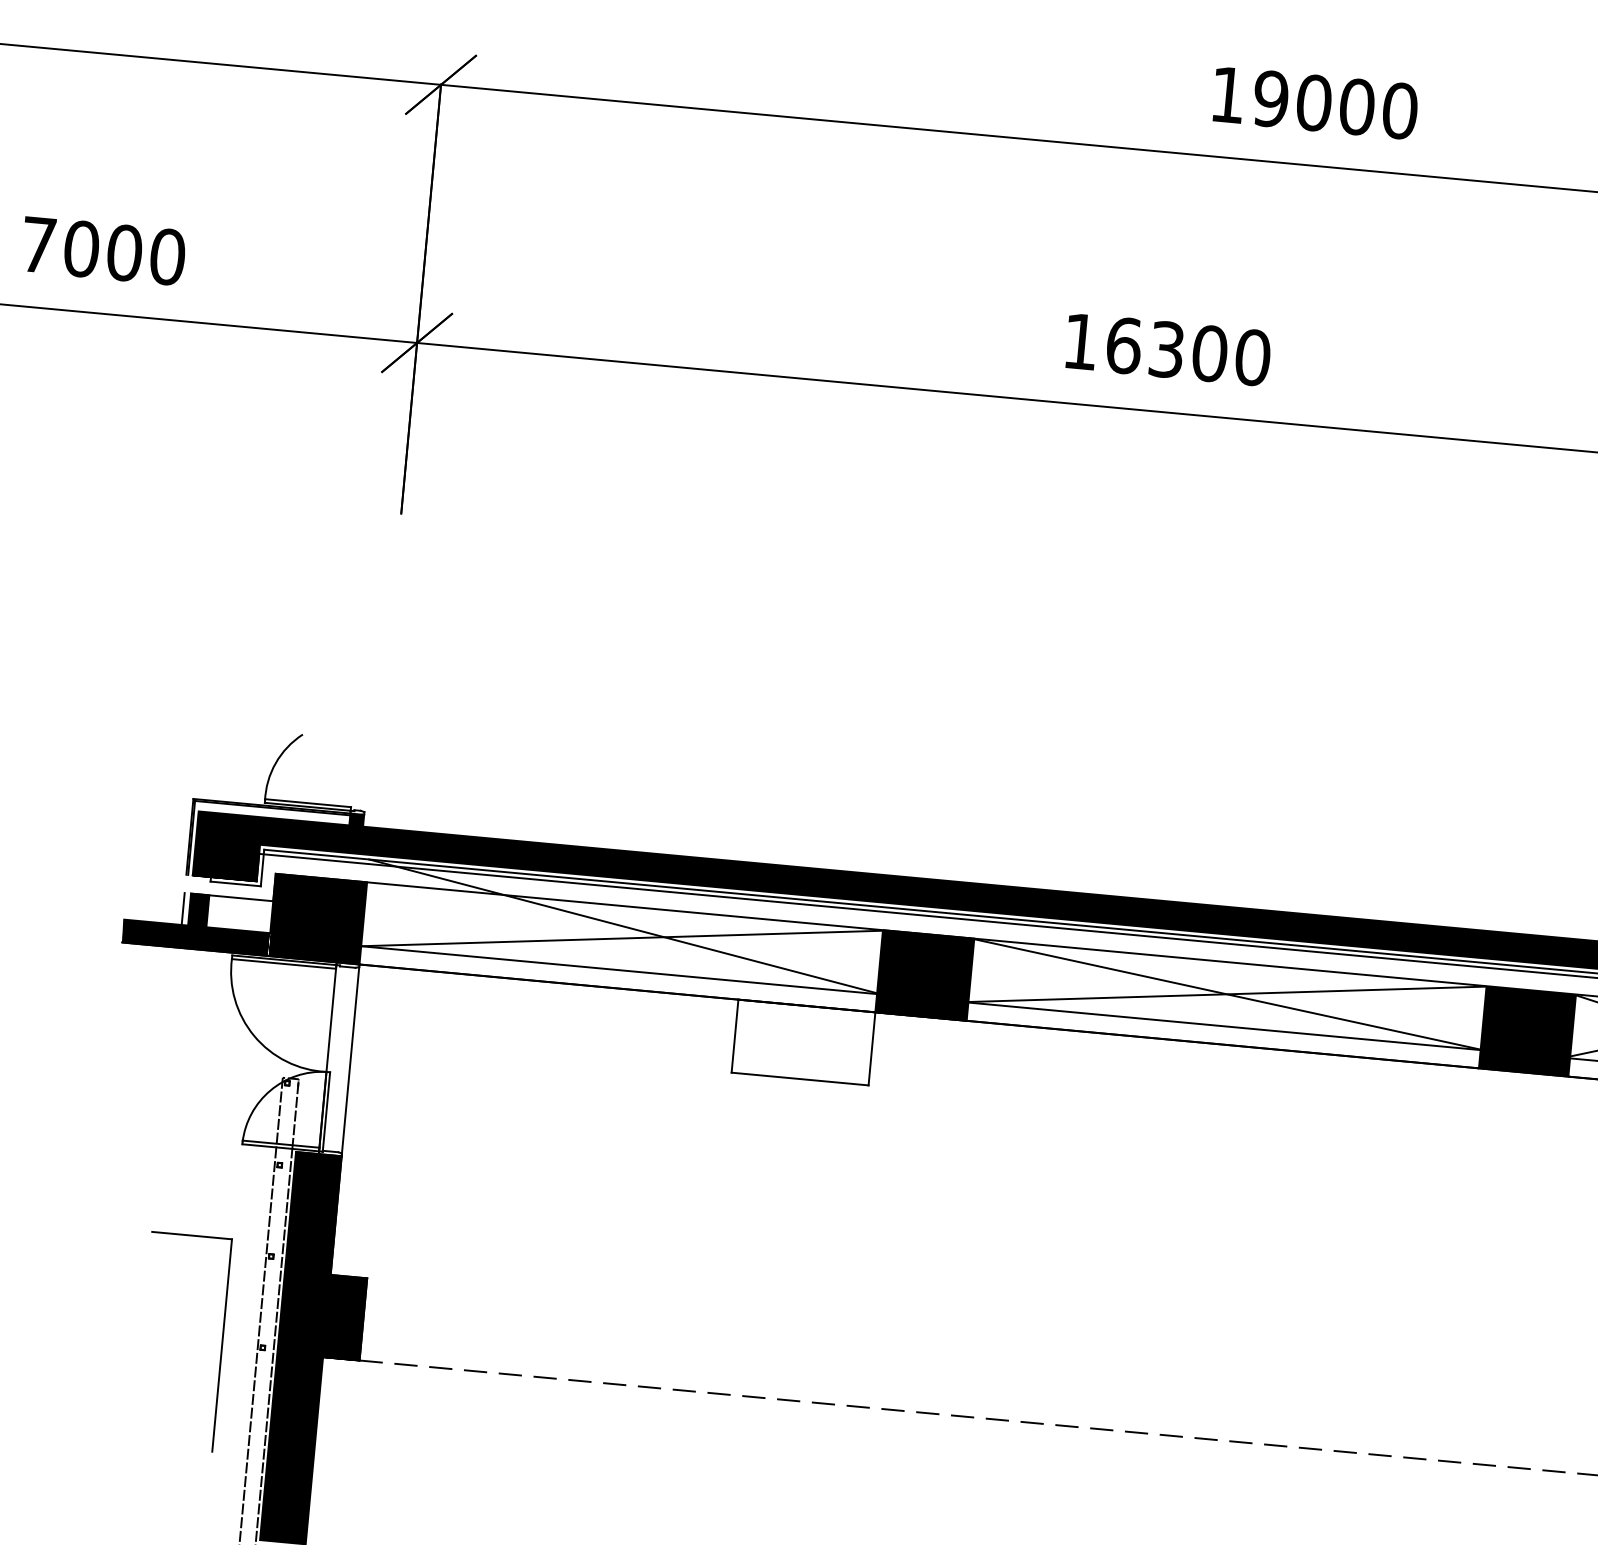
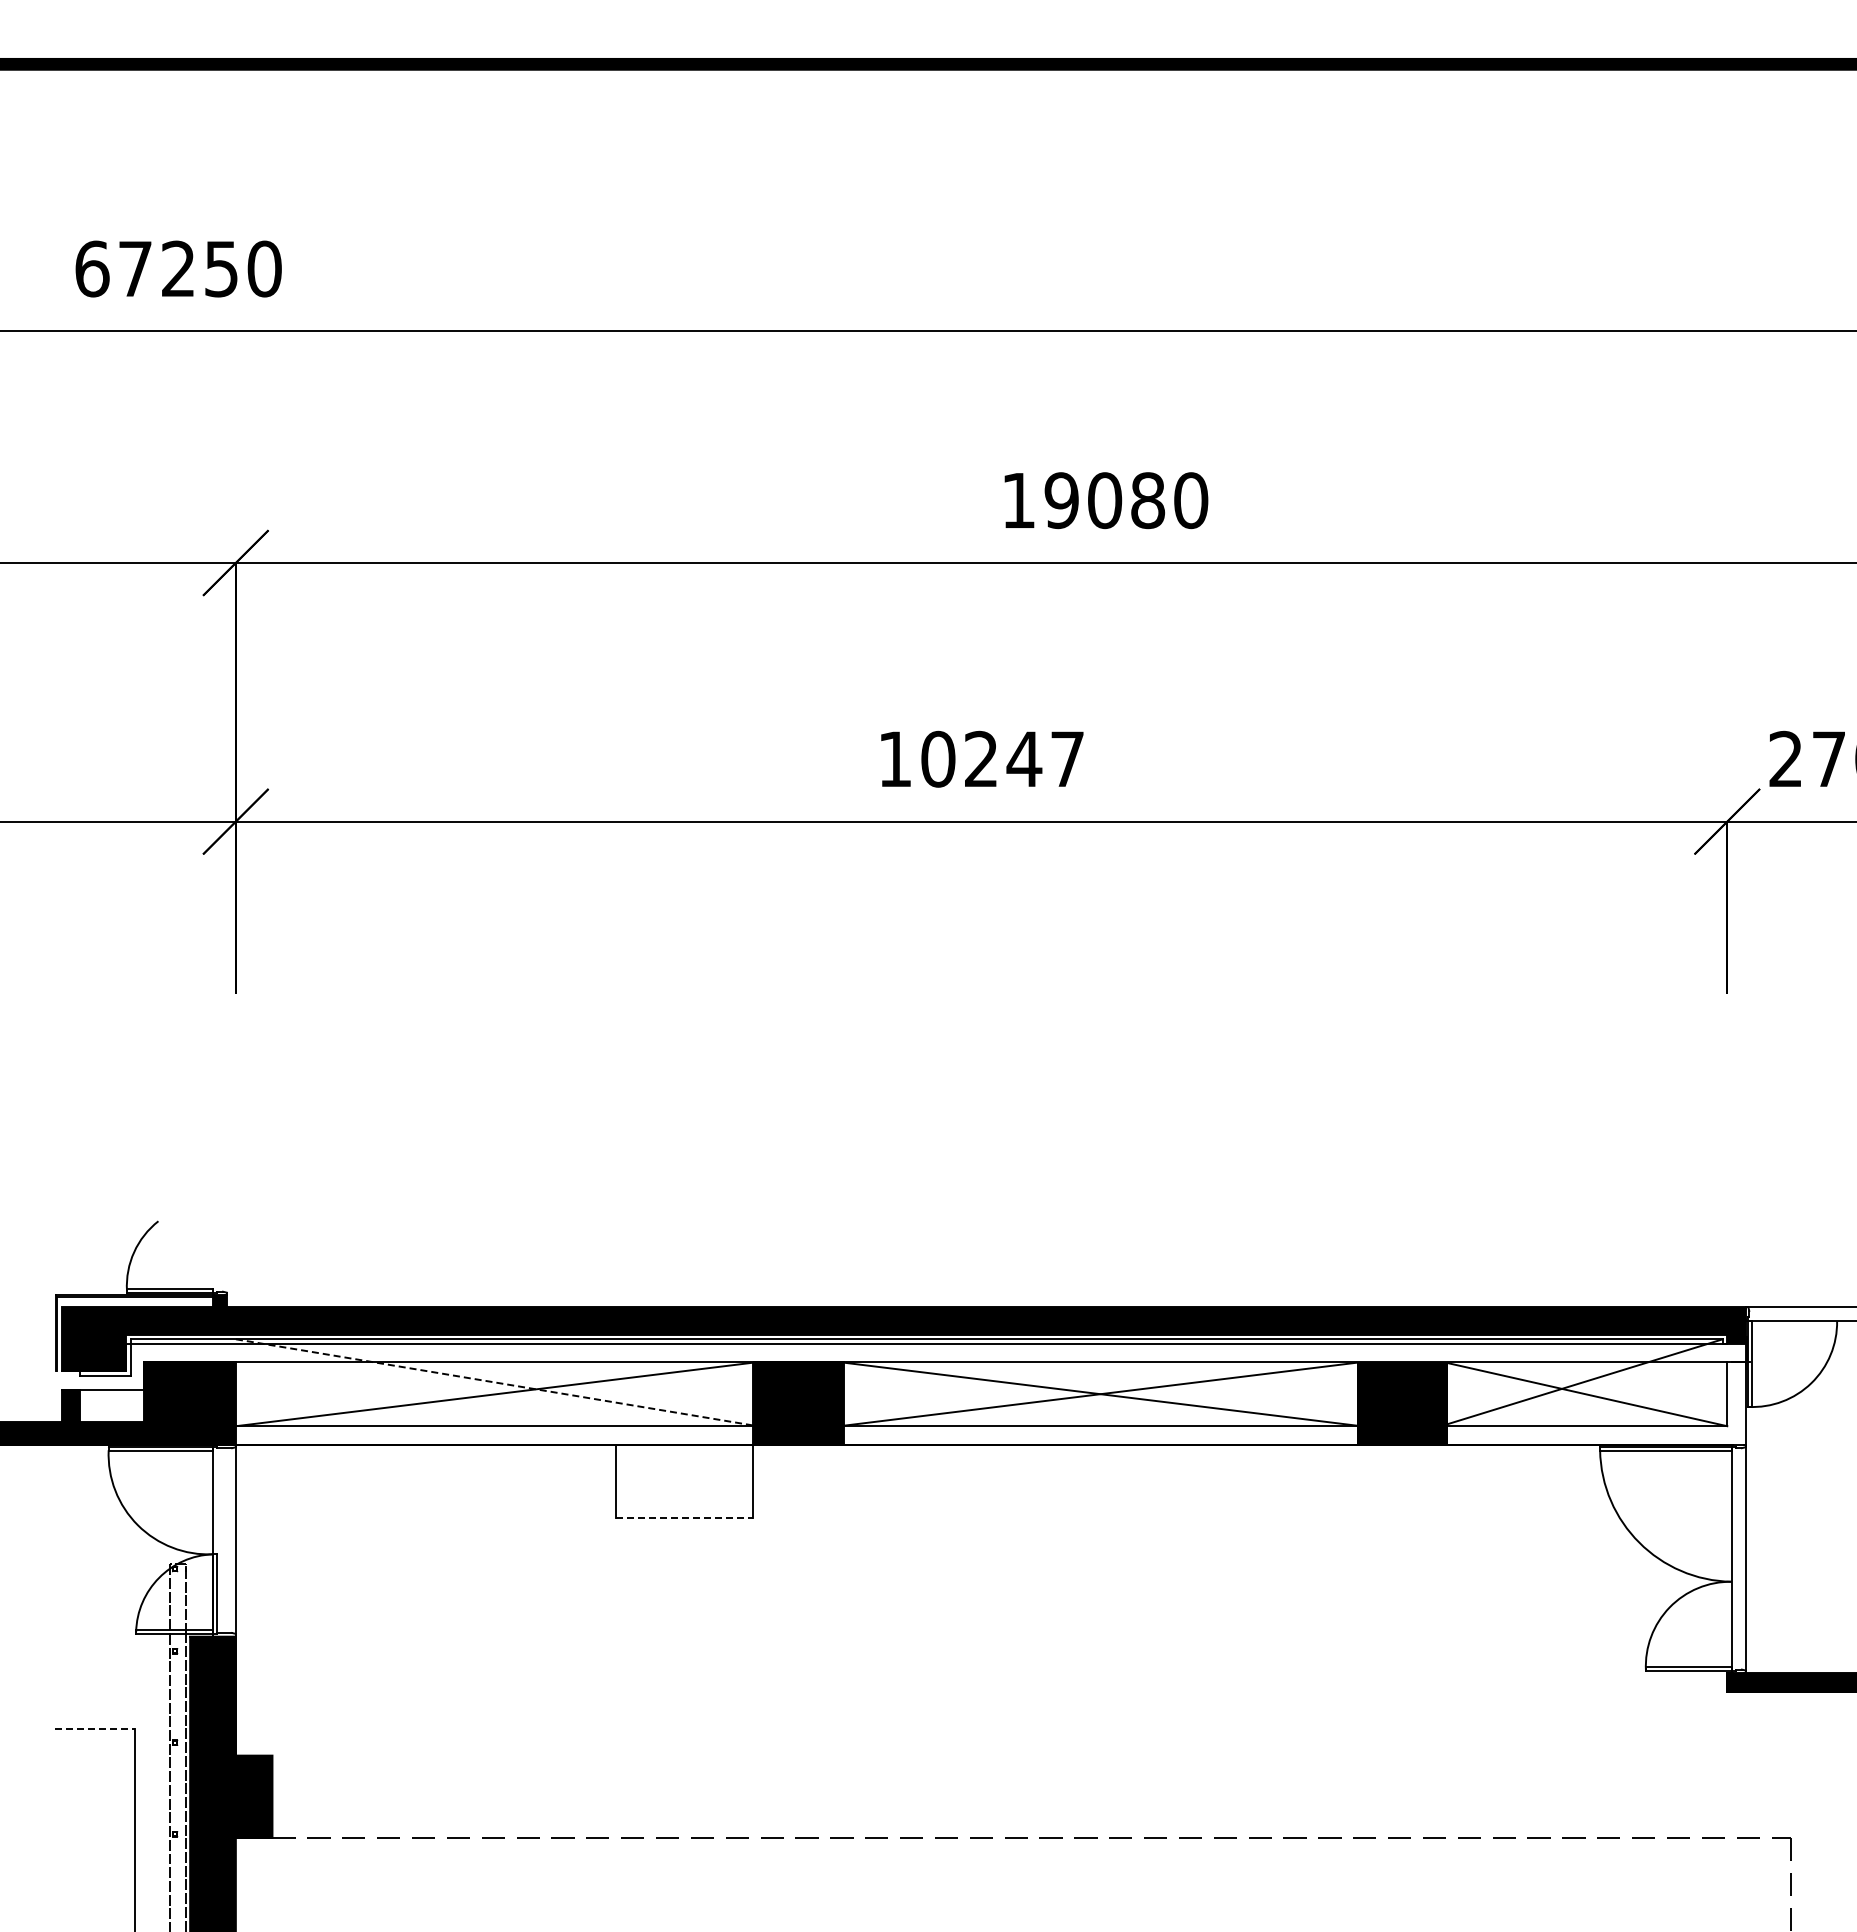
text: (1357, 106) -> (1148, 500), 19000 -> 19080
text: (1188, 350) -> (1002, 758), 16300 -> 10247
line: (183, 908) -> (55, 1405), removed
line: (622, 926) -> (493, 1382), solid -> dashed
line: (800, 1078) -> (684, 1517), solid -> dashed
line: (192, 1235) -> (94, 1729), solid -> dashed

